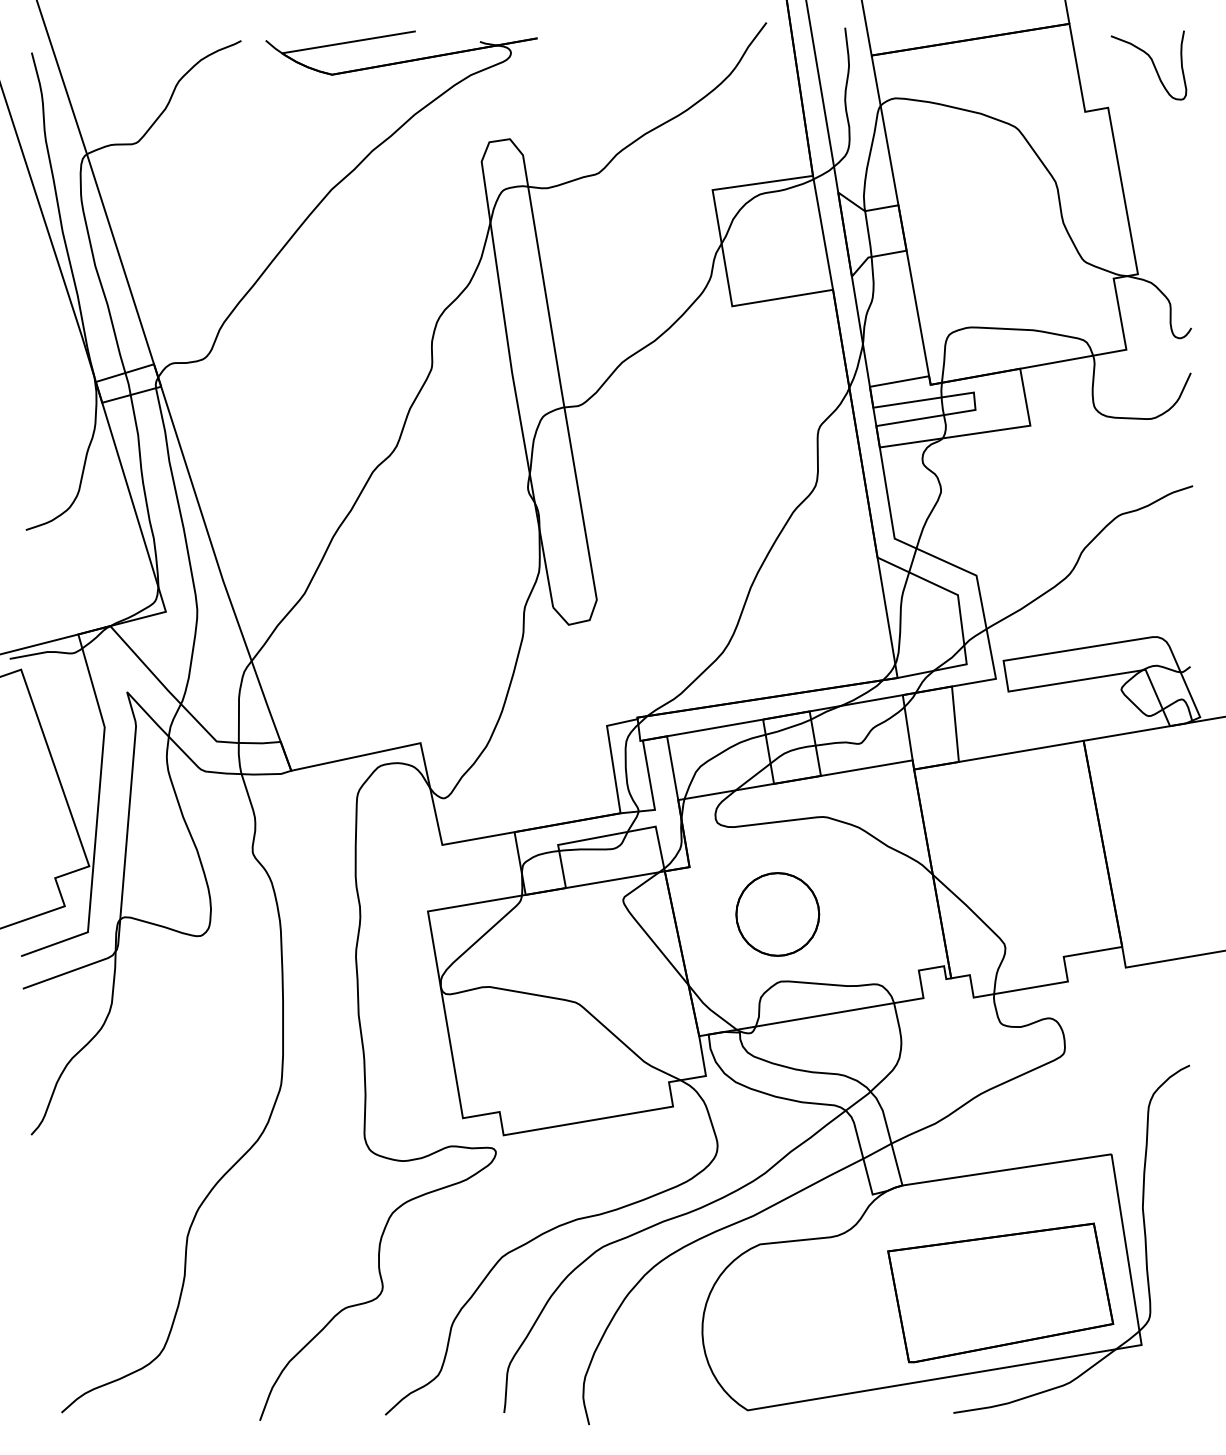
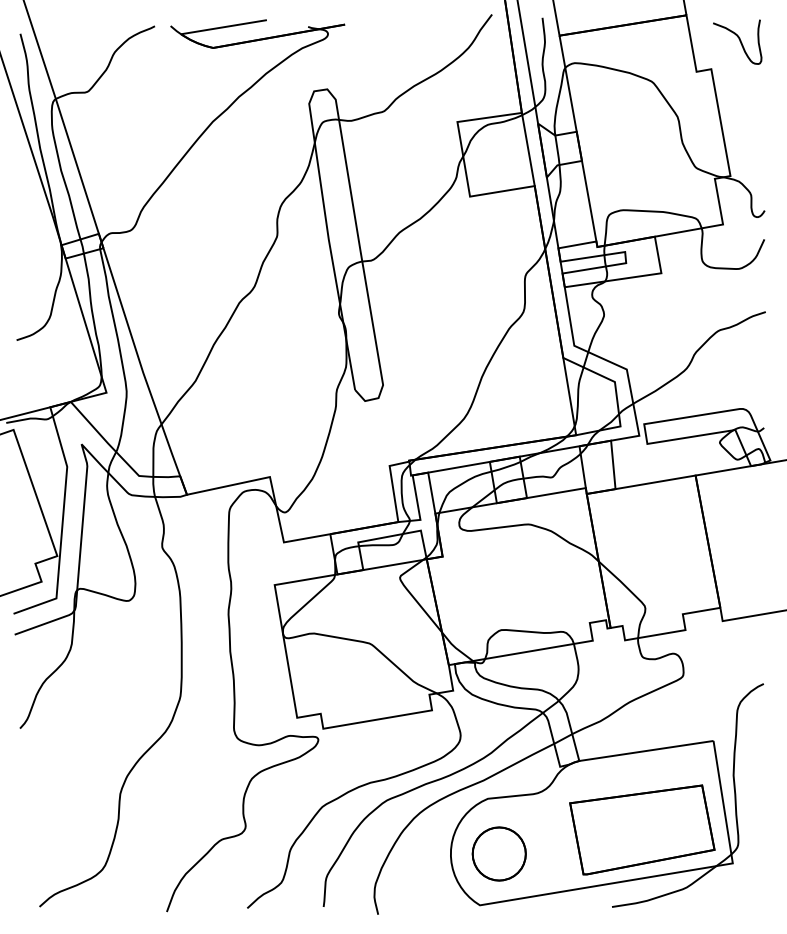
part: (776, 913) -> (498, 853), moved

